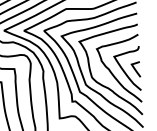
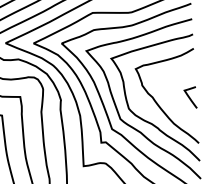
curve: (124, 70) -> (174, 99), removed

